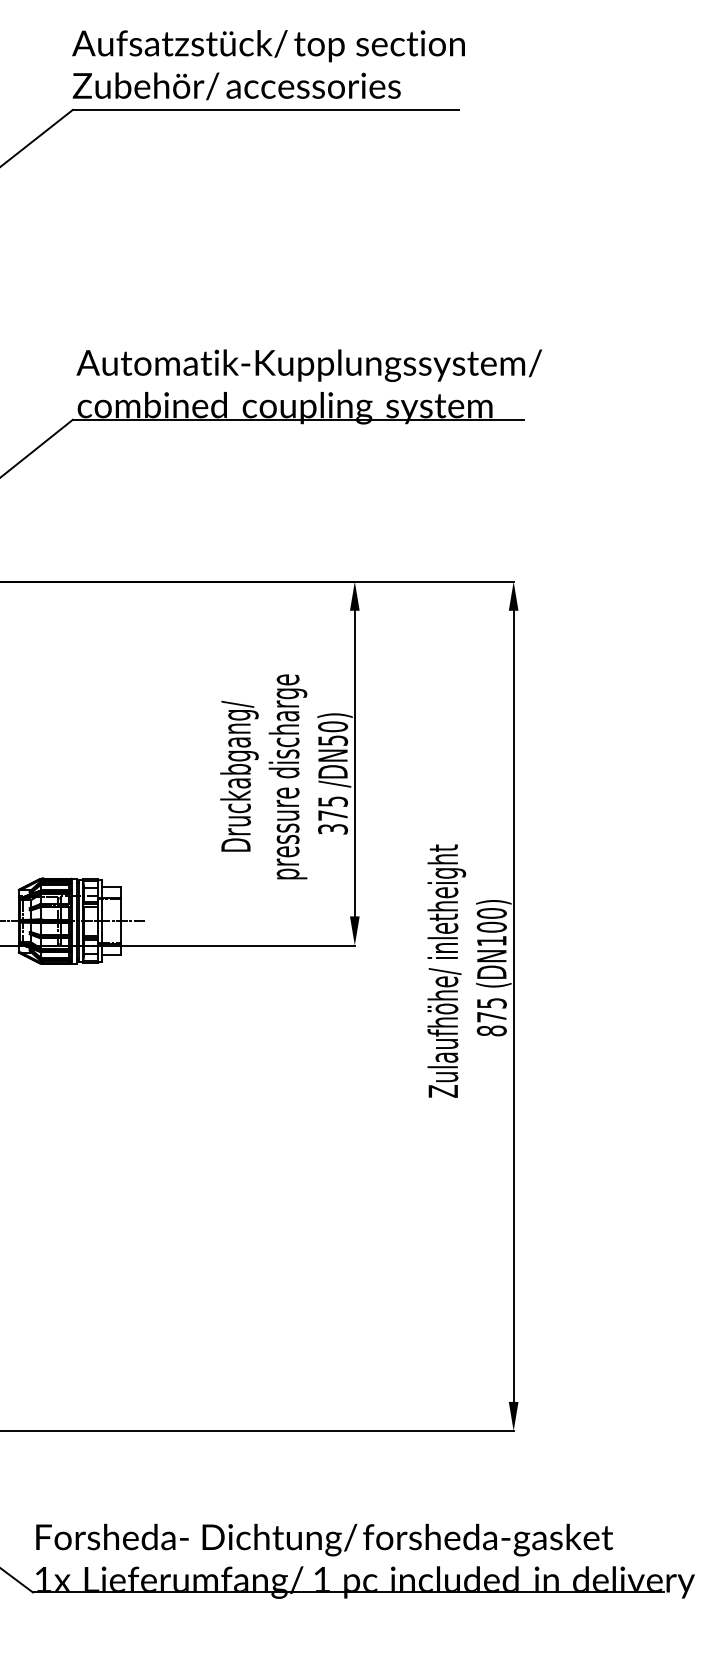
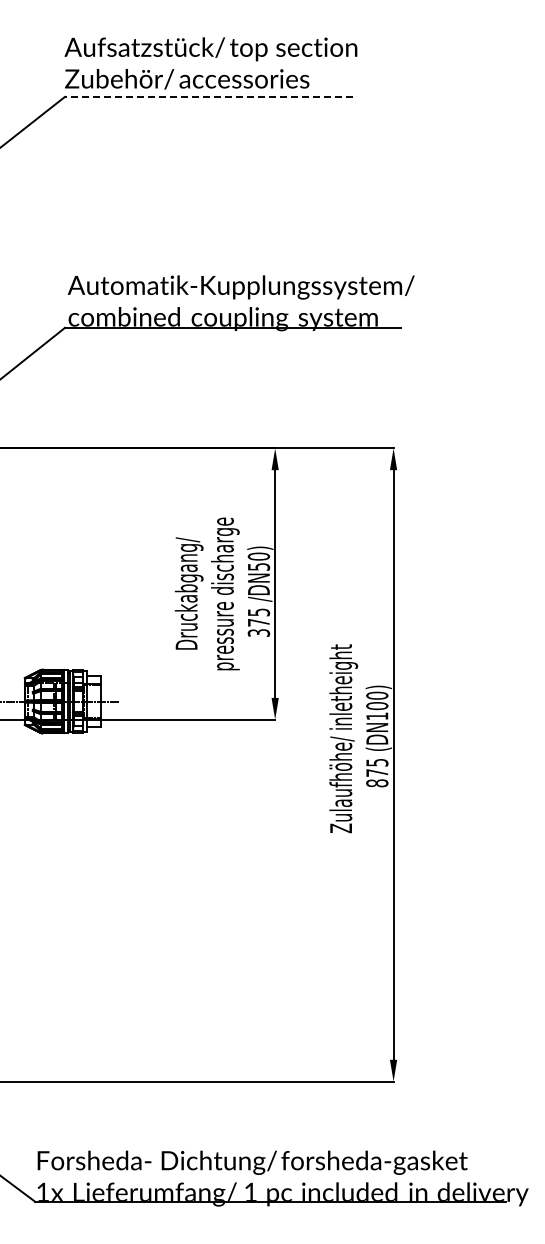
line: (265, 109) -> (208, 96), solid -> dashed

